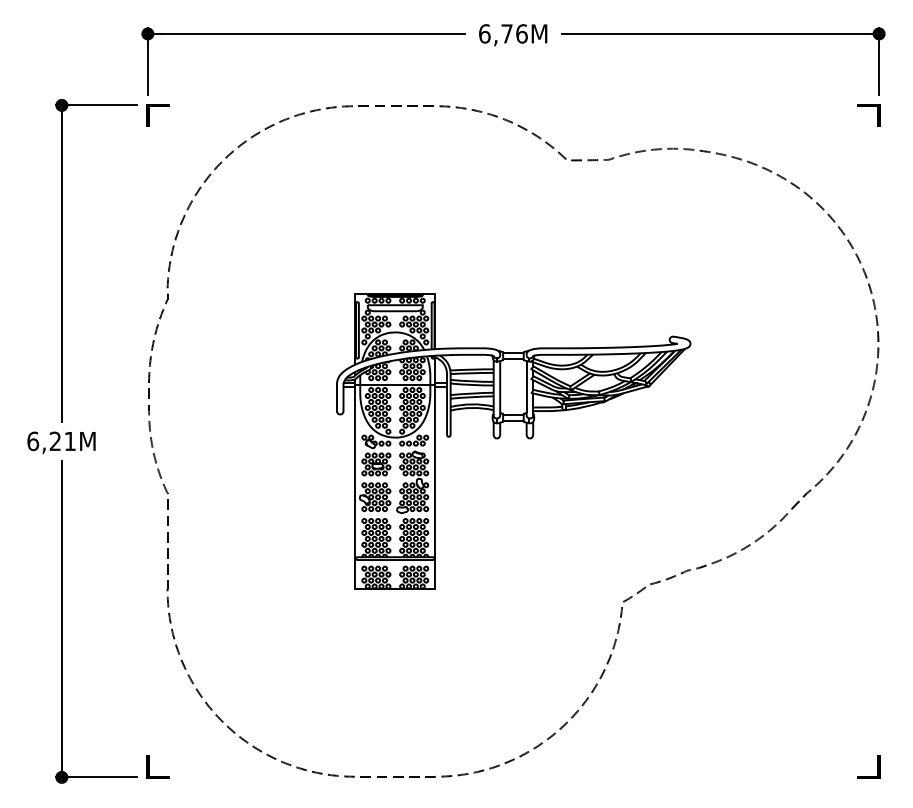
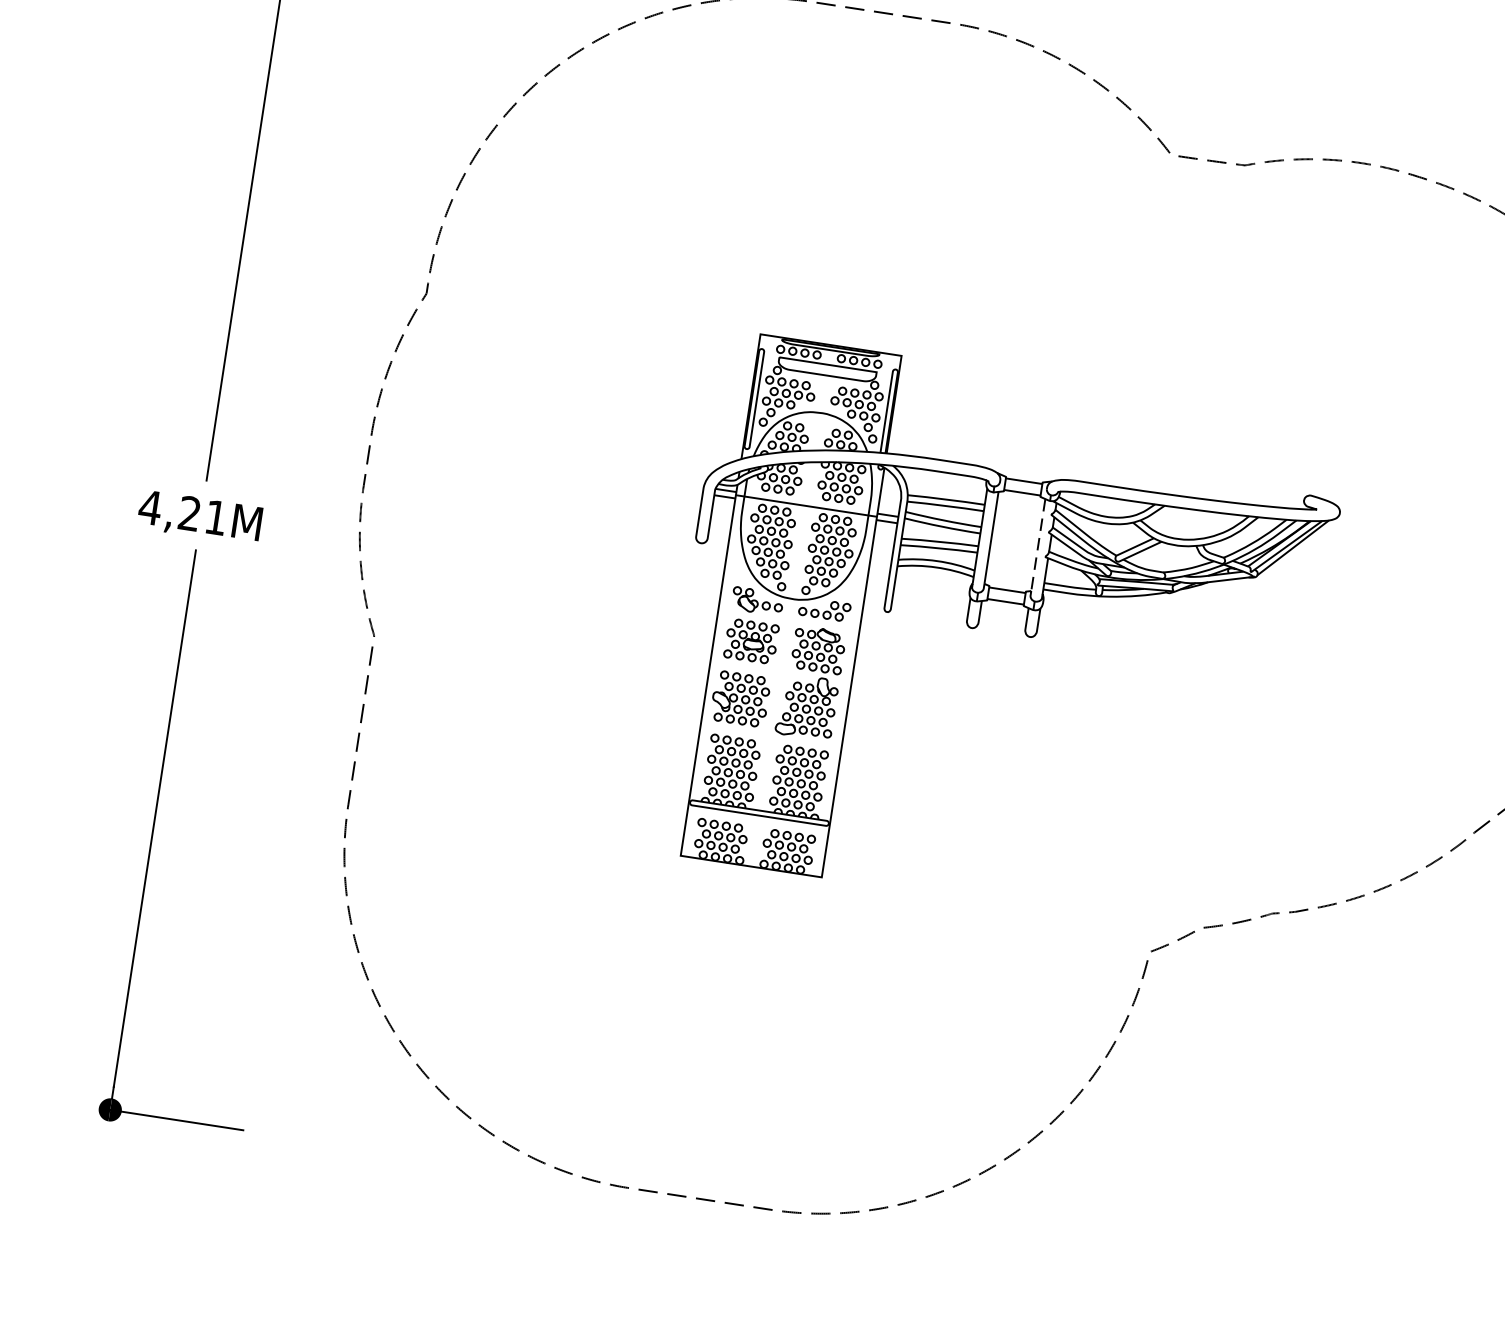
line: (526, 387) -> (1037, 545), solid -> dashed
text: (32, 441) -> (149, 507), 6,21M -> 4,21M
line: (149, 766) -> (268, 1114), removed

